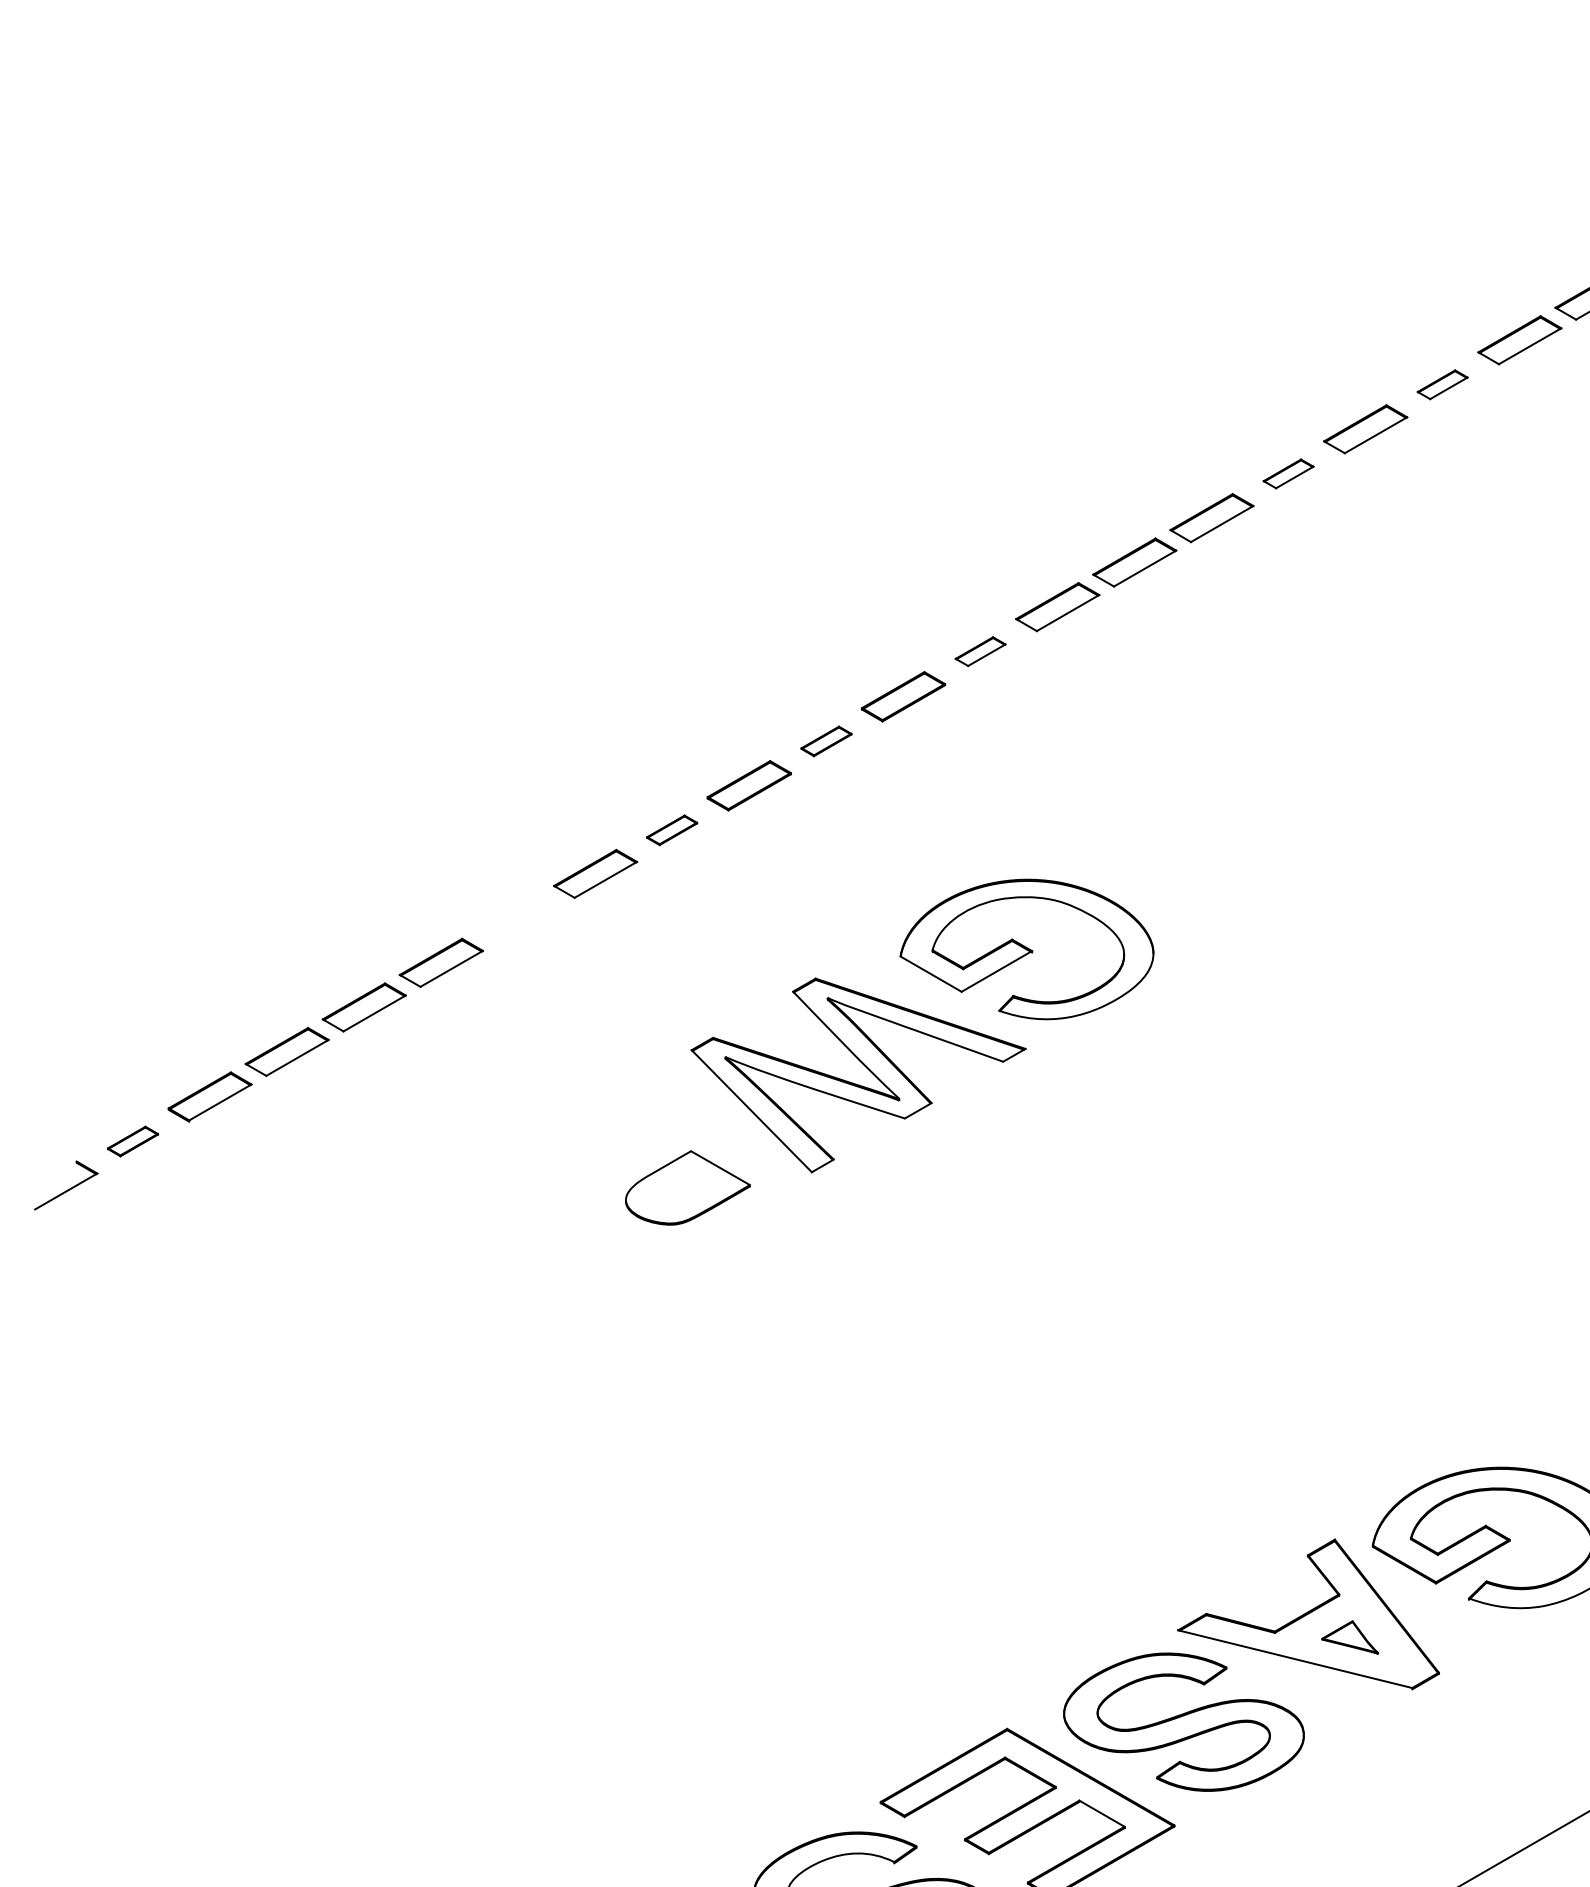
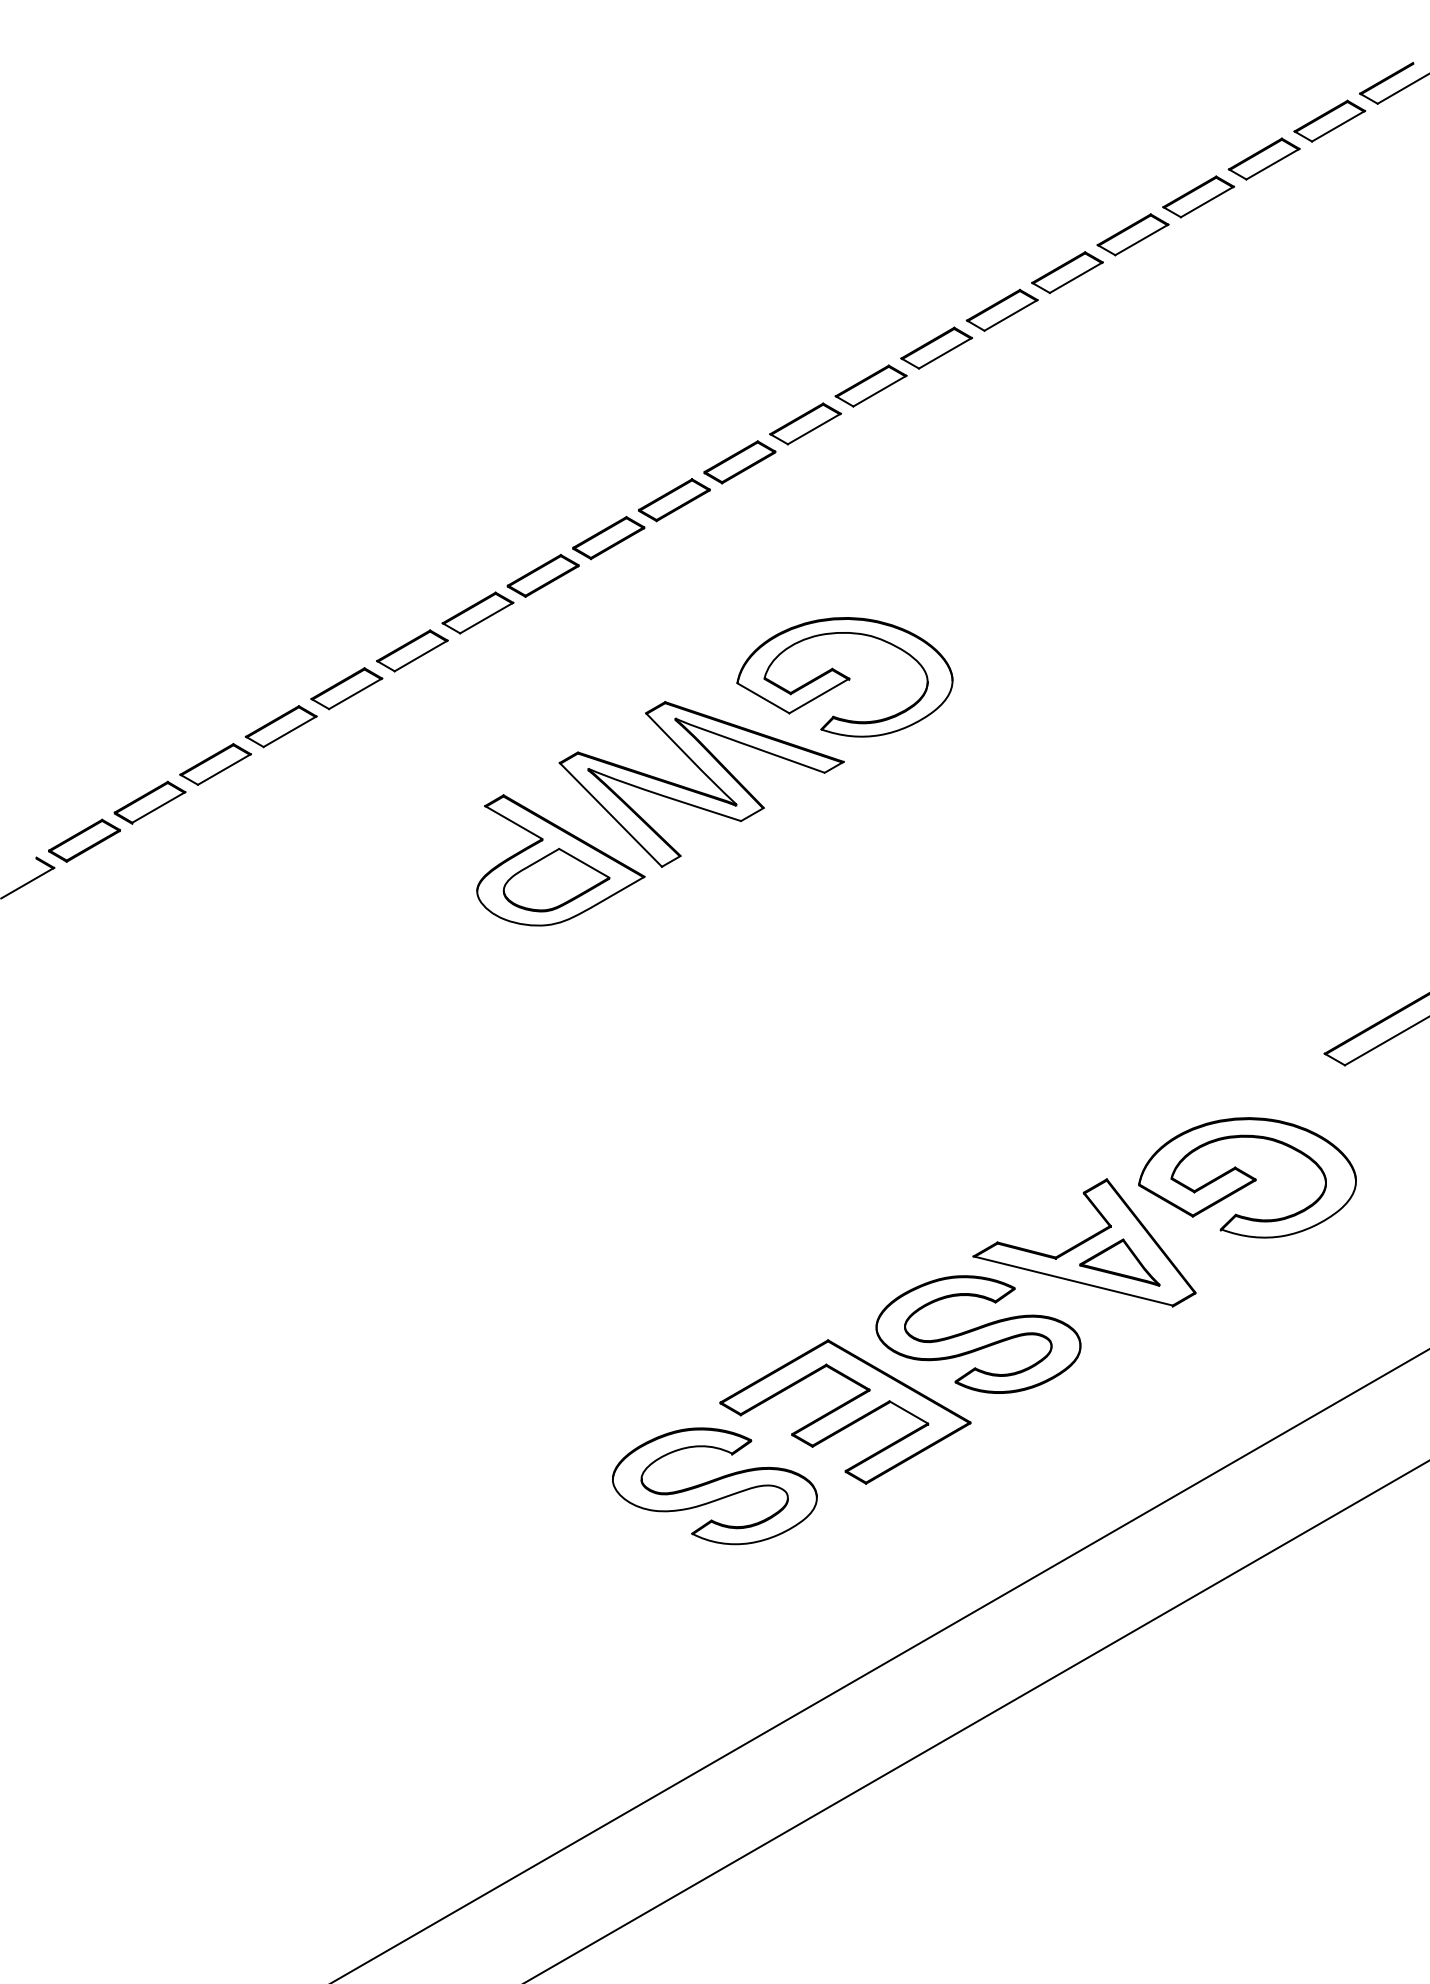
part: (1442, 384) -> (1198, 196), size x1.67
part: (1288, 473) -> (1067, 272), size x1.67
part: (980, 651) -> (805, 423), size x1.67
part: (826, 741) -> (674, 500), size x1.67
part: (671, 829) -> (542, 575), size x1.67
part: (518, 917) -> (412, 650), added
part: (132, 1141) -> (84, 840), size x1.67
part: (692, 1164) -> (560, 860), added
part: (1349, 1637) -> (1119, 1262), size x1.67

